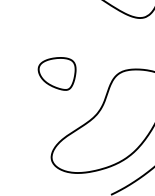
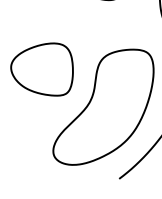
part: (56, 72) -> (41, 69), size x1.67

